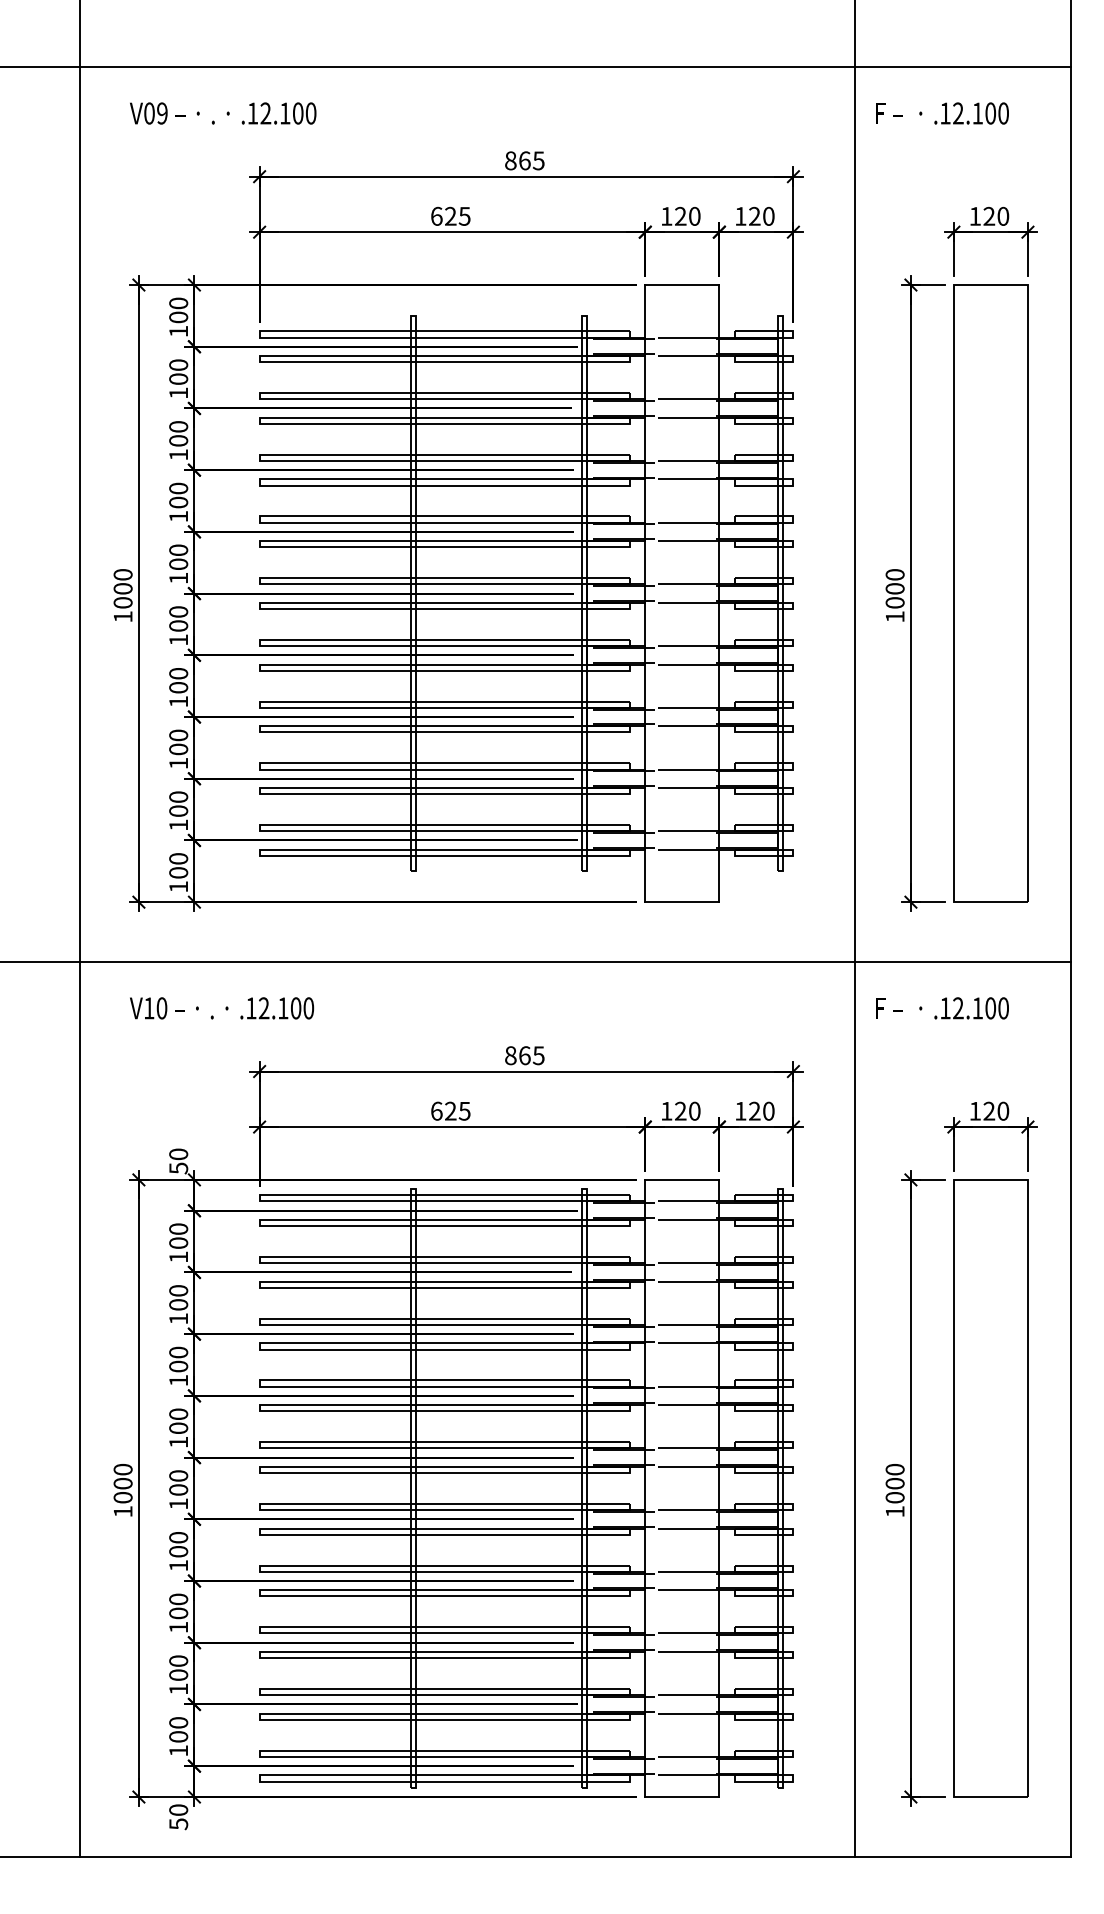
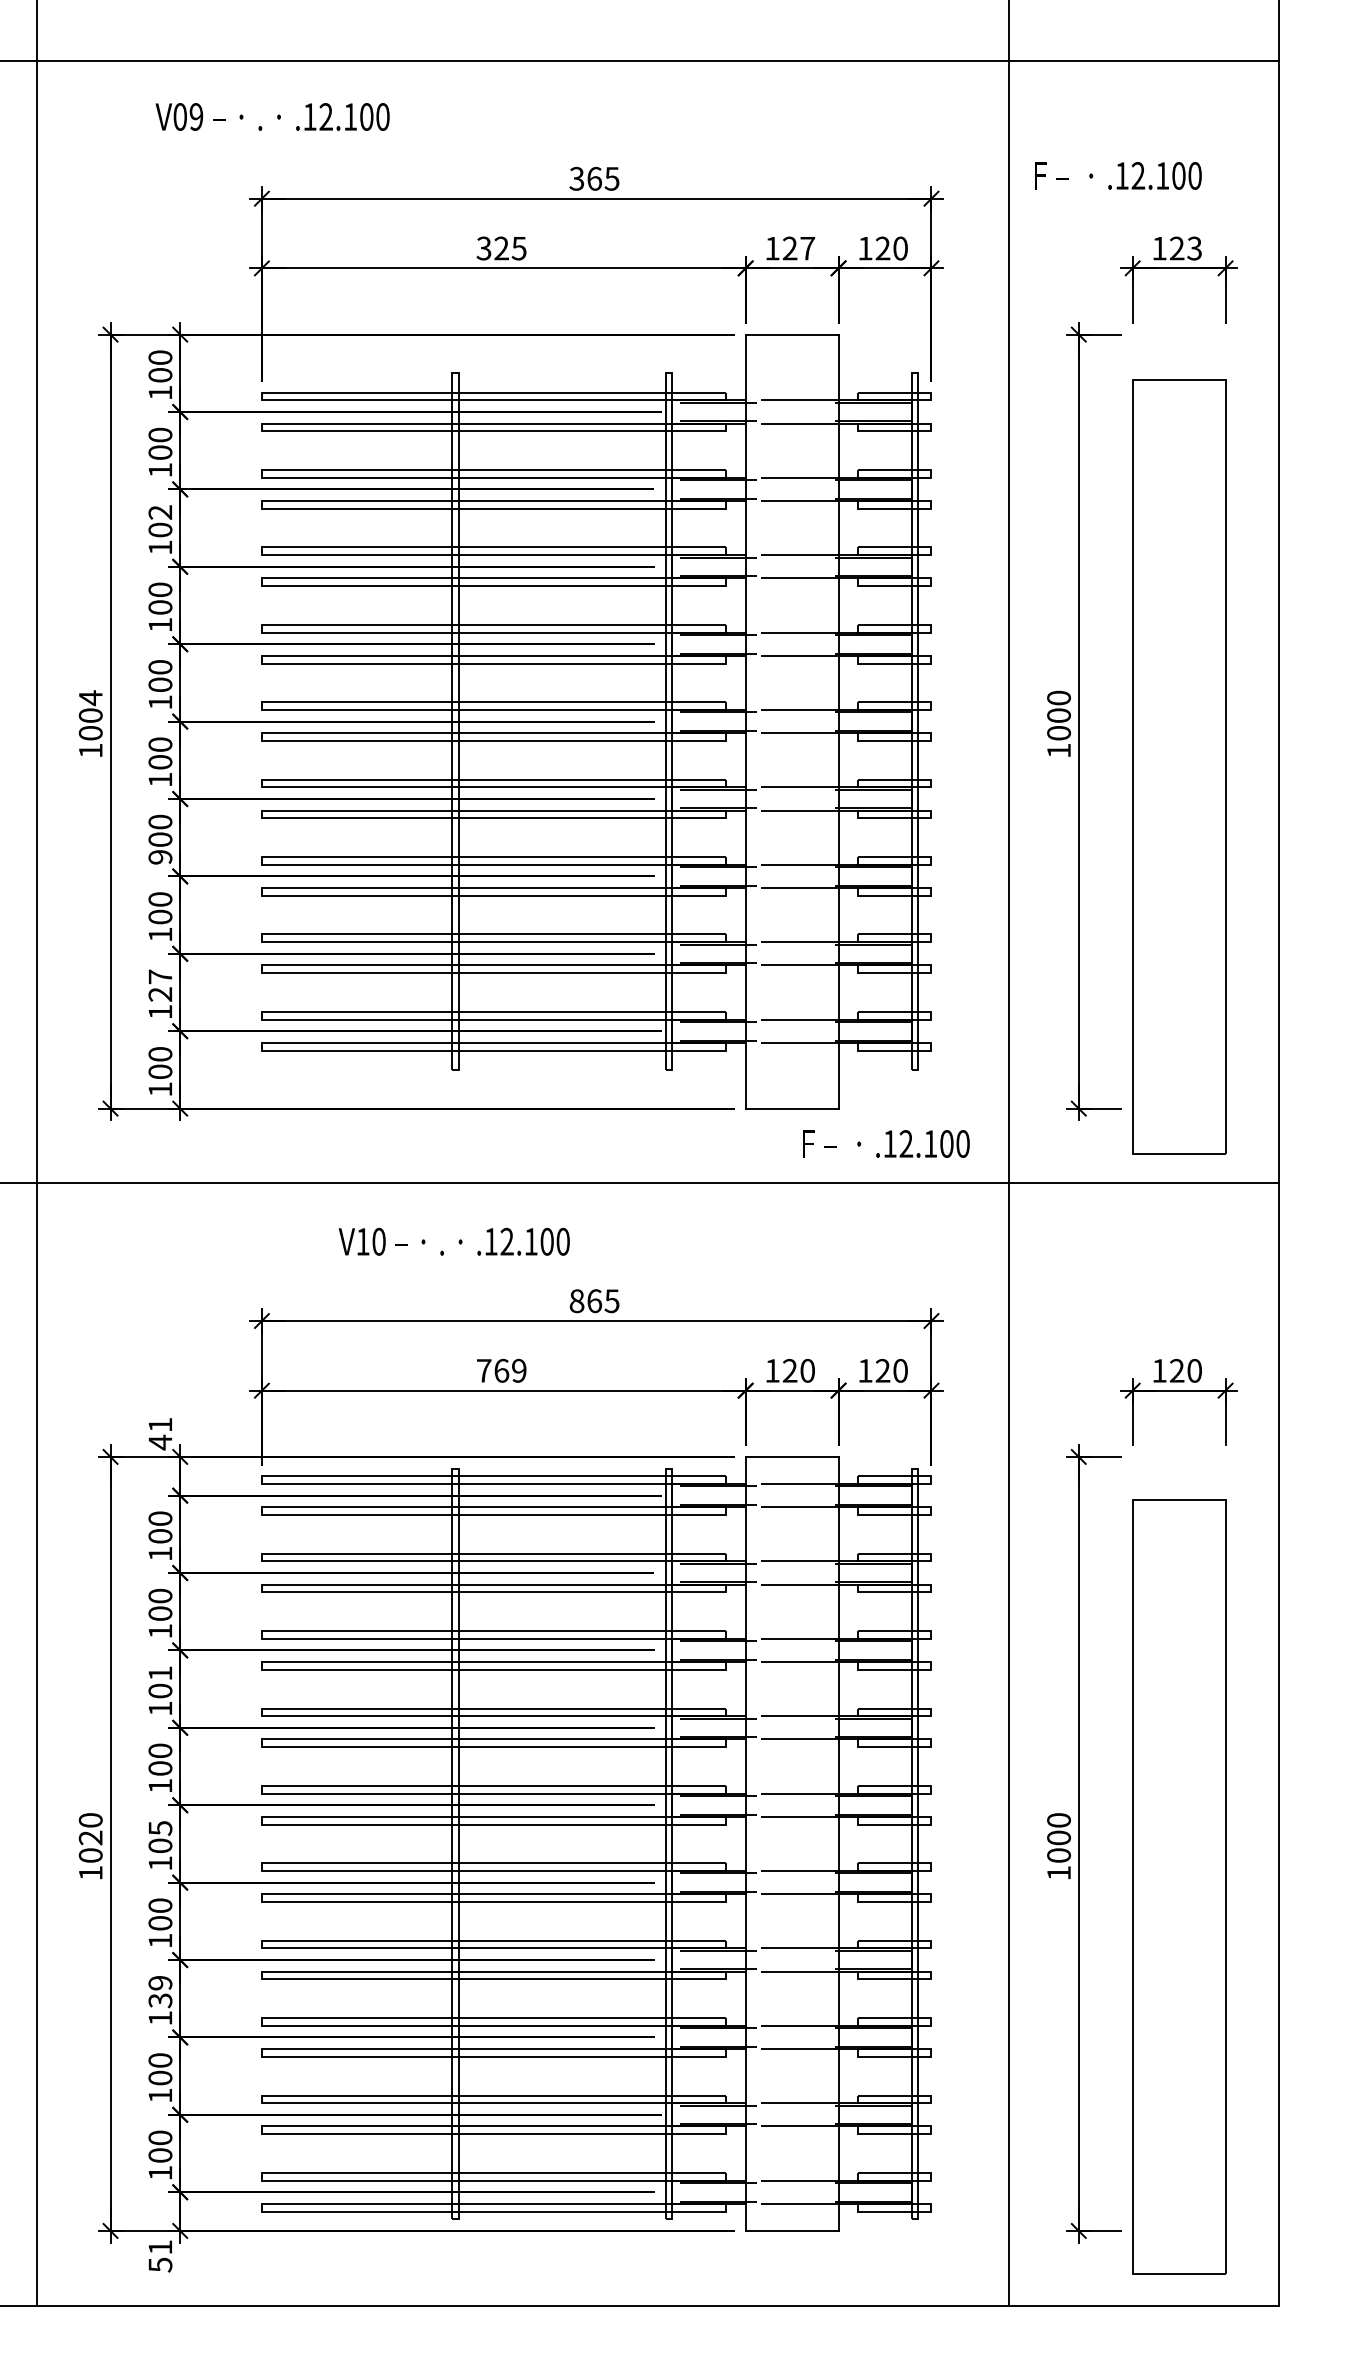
text: (223, 113) -> (273, 116), moved
text: (942, 113) -> (1118, 175), moved
text: (510, 160) -> (576, 178), 865 -> 365
text: (436, 215) -> (483, 247), 625 -> 325
text: (694, 215) -> (807, 247), 120 -> 127
text: (1003, 216) -> (1194, 248), 120 -> 123
text: (178, 426) -> (160, 512), 100 -> 102
text: (122, 574) -> (89, 697), 1000 -> 1004
part: (990, 593) -> (1178, 766), moved
text: (178, 701) -> (160, 856), 100 -> 900
text: (178, 803) -> (160, 984), 100 -> 127
text: (222, 1008) -> (454, 1241), moved
text: (942, 1008) -> (886, 1144), moved
text: (450, 1110) -> (501, 1369), 625 -> 769
text: (178, 1161) -> (160, 1433), 50 -> 41
text: (178, 1352) -> (160, 1673), 100 -> 101
text: (178, 1476) -> (160, 1828), 100 -> 105
text: (122, 1483) -> (89, 1837), 1000 -> 1020
part: (990, 1488) -> (1178, 1886), moved
text: (178, 1606) -> (160, 1991), 100 -> 139
text: (178, 1809) -> (160, 2246), 50 -> 51

